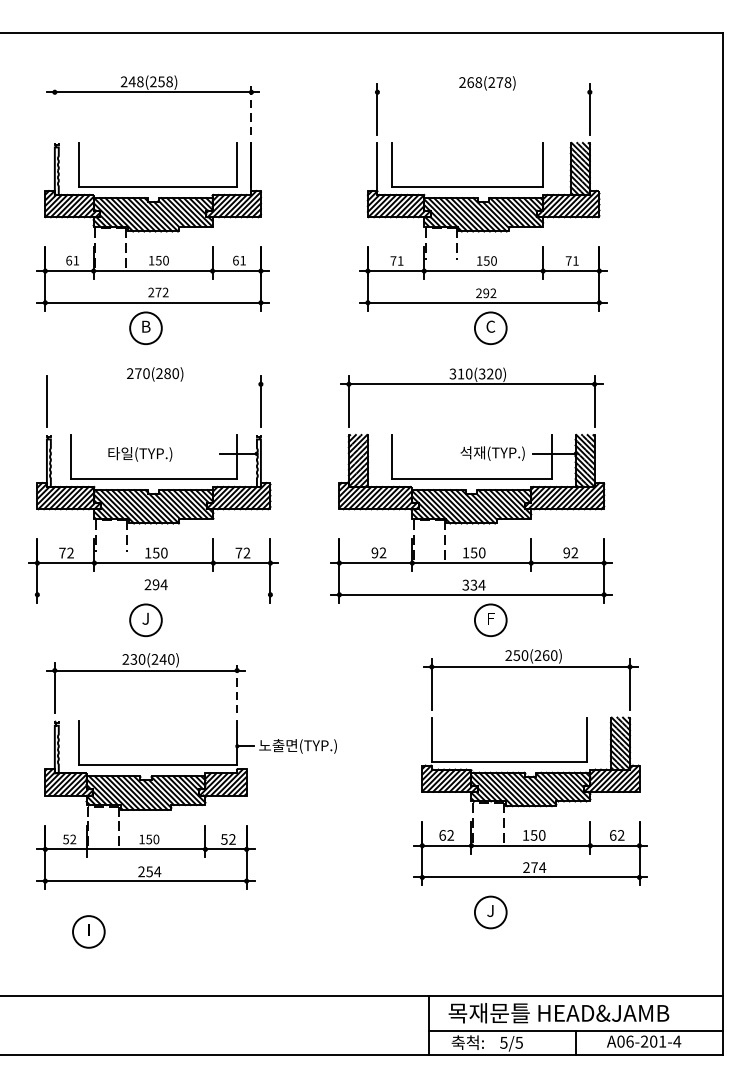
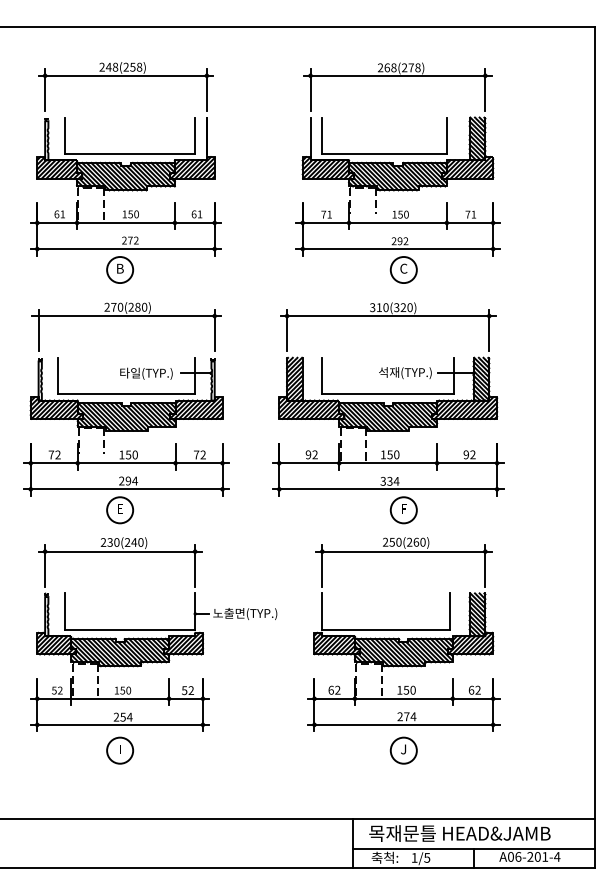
line: (483, 91) -> (397, 75), added
line: (55, 110) -> (45, 90), added
line: (250, 110) -> (206, 90), dashed -> solid
line: (153, 384) -> (126, 316), added
text: (140, 454) -> (146, 373), moved
line: (153, 595) -> (126, 489), added
text: (145, 618) -> (119, 508), J -> E
line: (237, 687) -> (195, 565), dashed -> solid
part: (530, 767) -> (403, 634), moved
part: (89, 931) -> (120, 750), moved
text: (503, 1042) -> (414, 857), 5/5 -> 1/5

